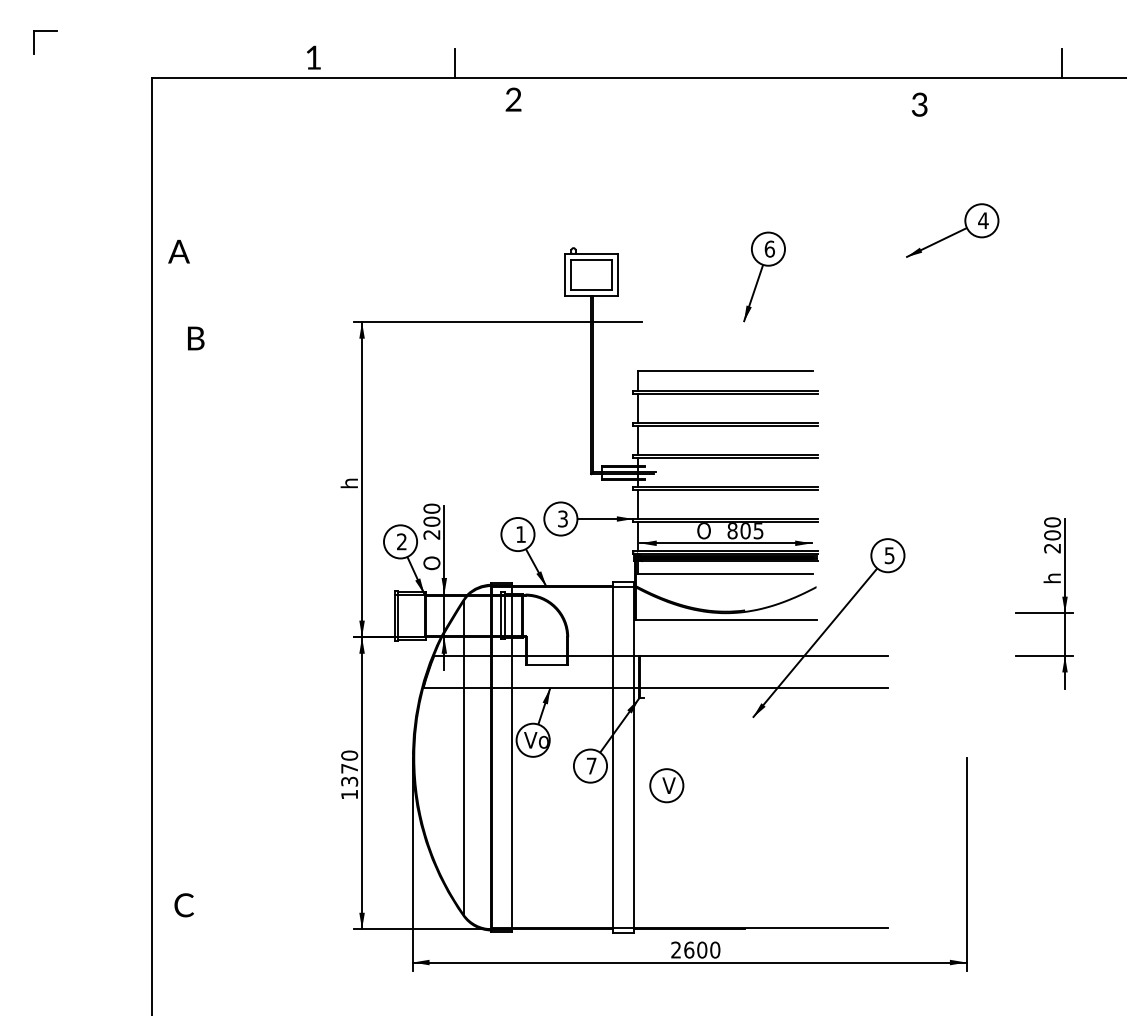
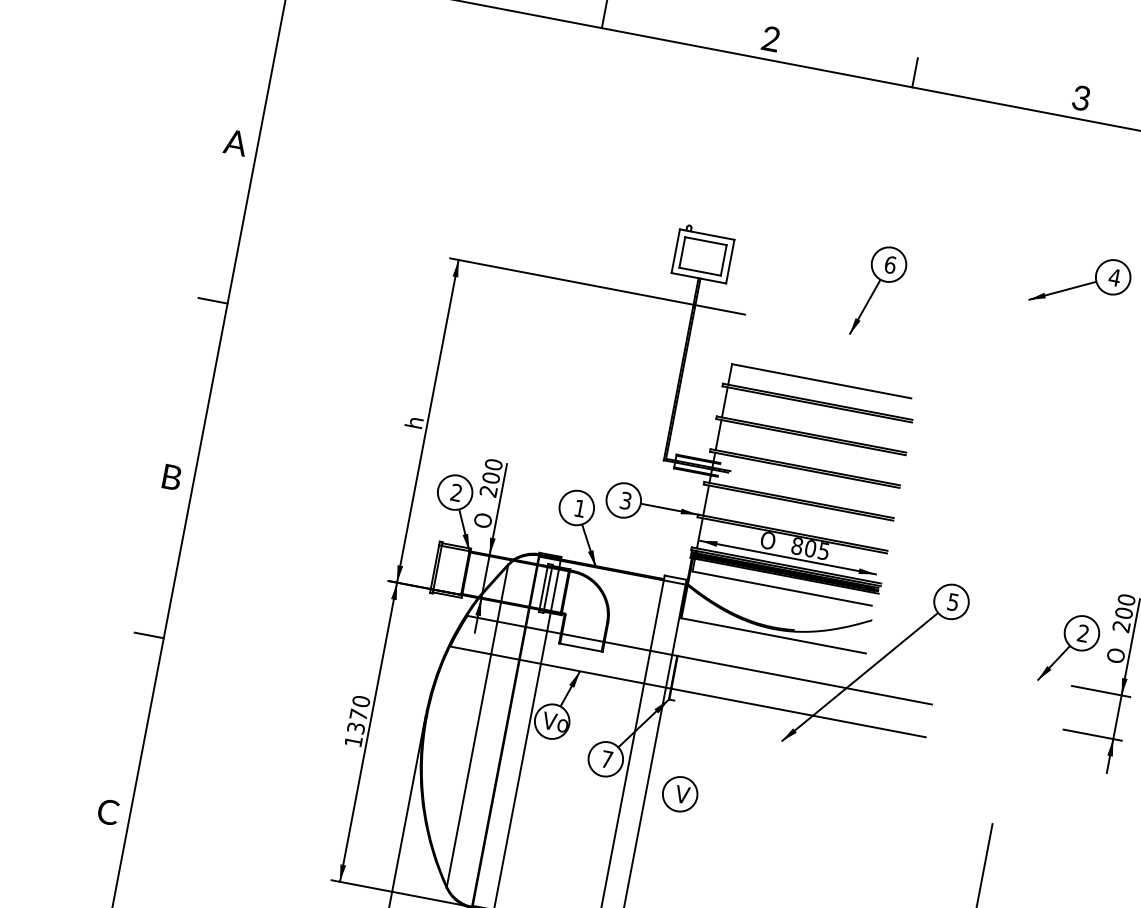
line: (758, 63) -> (915, 72), added
text: (513, 99) -> (770, 38), moved
text: (919, 104) -> (1081, 97), moved
text: (178, 251) -> (235, 142), moved
text: (196, 338) -> (172, 477), moved
line: (137, 404) -> (212, 300), added
text: (1052, 576) -> (1115, 655), h -> O
part: (1007, 579) -> (1069, 649), added
line: (137, 731) -> (148, 635), added
text: (183, 905) -> (107, 812), moved

